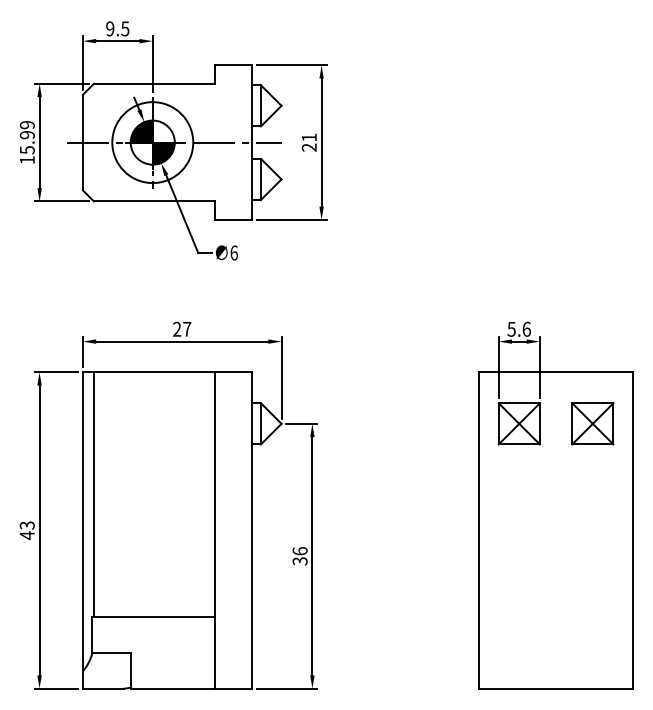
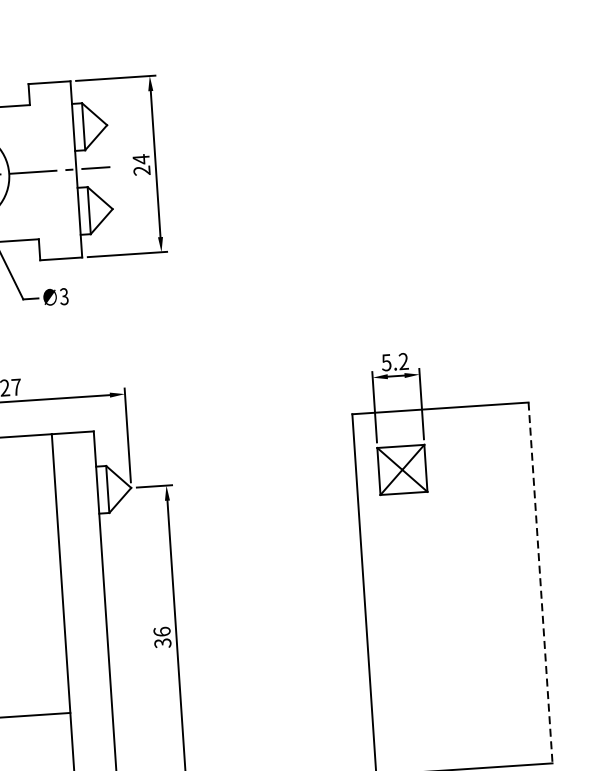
text: (309, 137) -> (141, 159), 21 -> 24
text: (233, 252) -> (63, 296), 6 -> 3
text: (526, 328) -> (403, 360), 5.6 -> 5.2
part: (592, 423) -> (485, 463), removed
line: (633, 531) -> (540, 584), solid -> dashed

